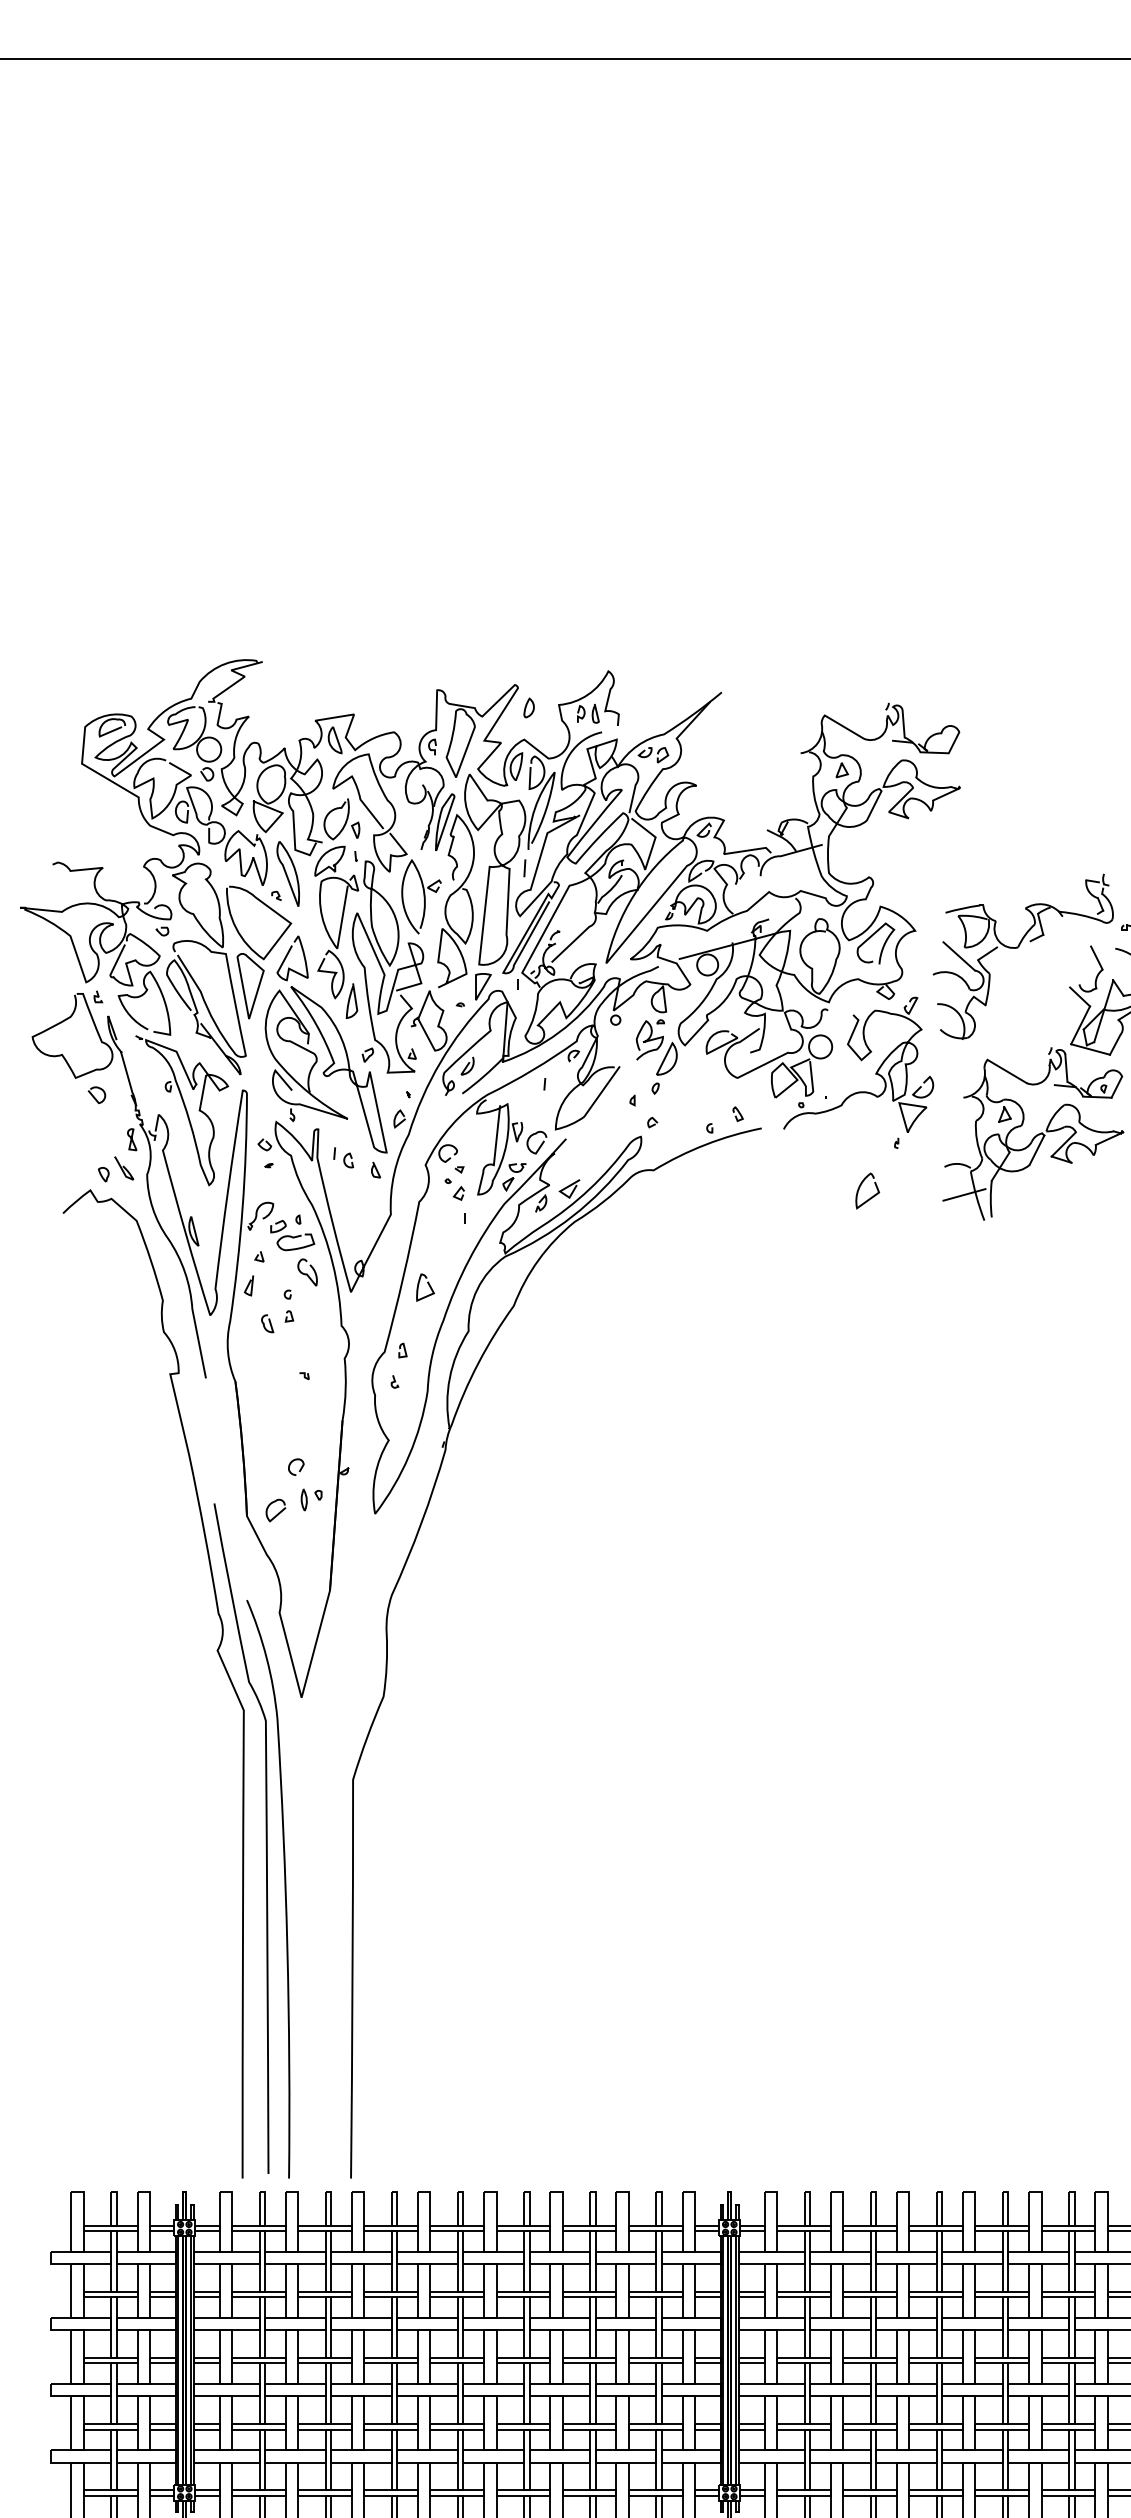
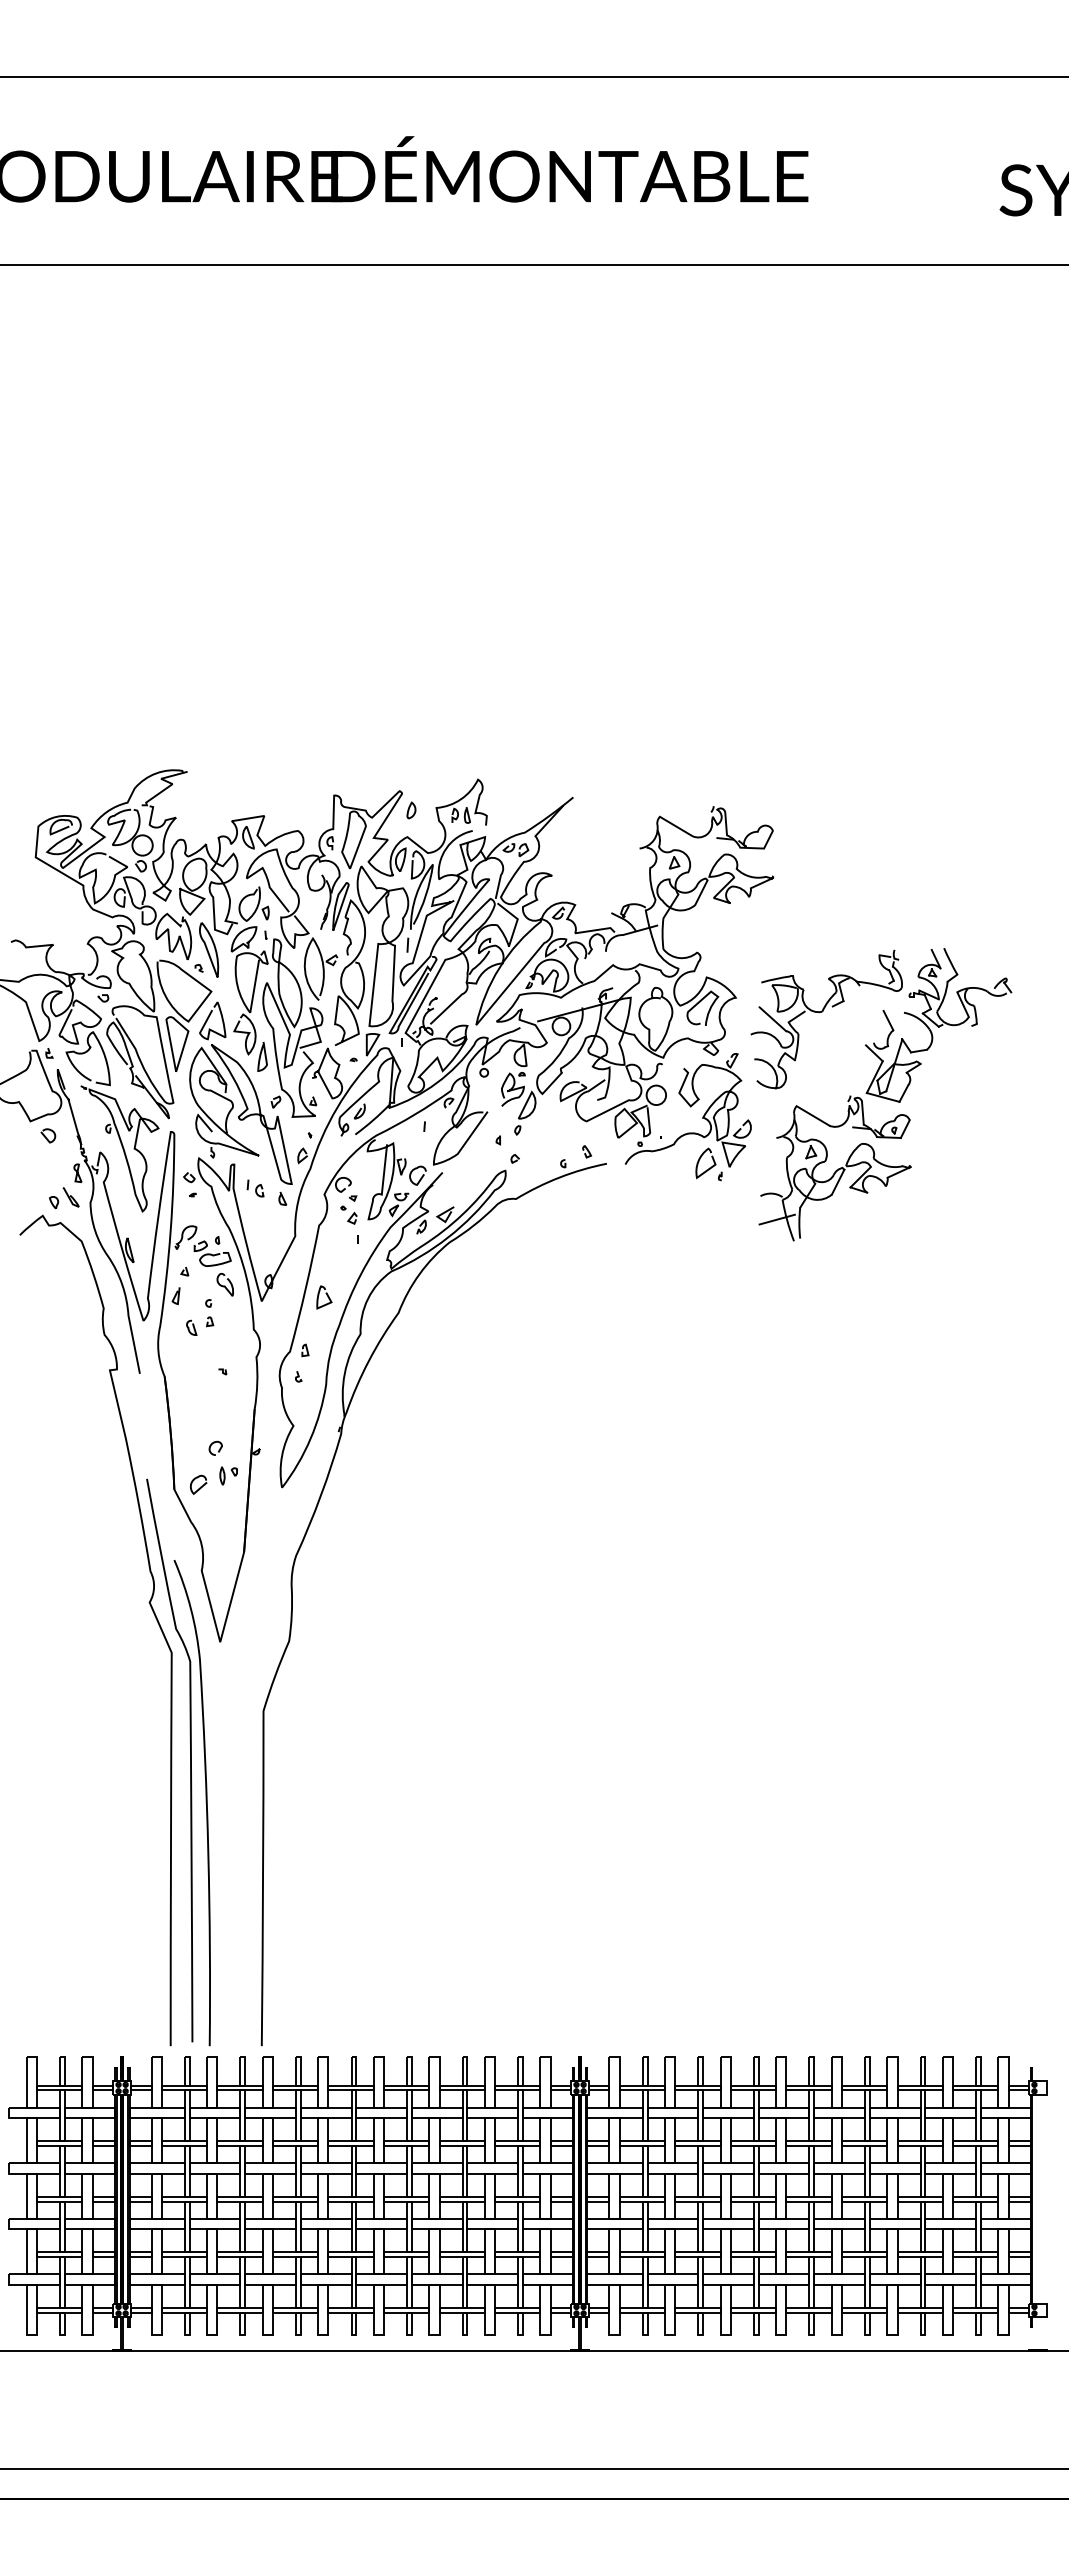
curve: (871, 1195) -> (709, 1167), moved

